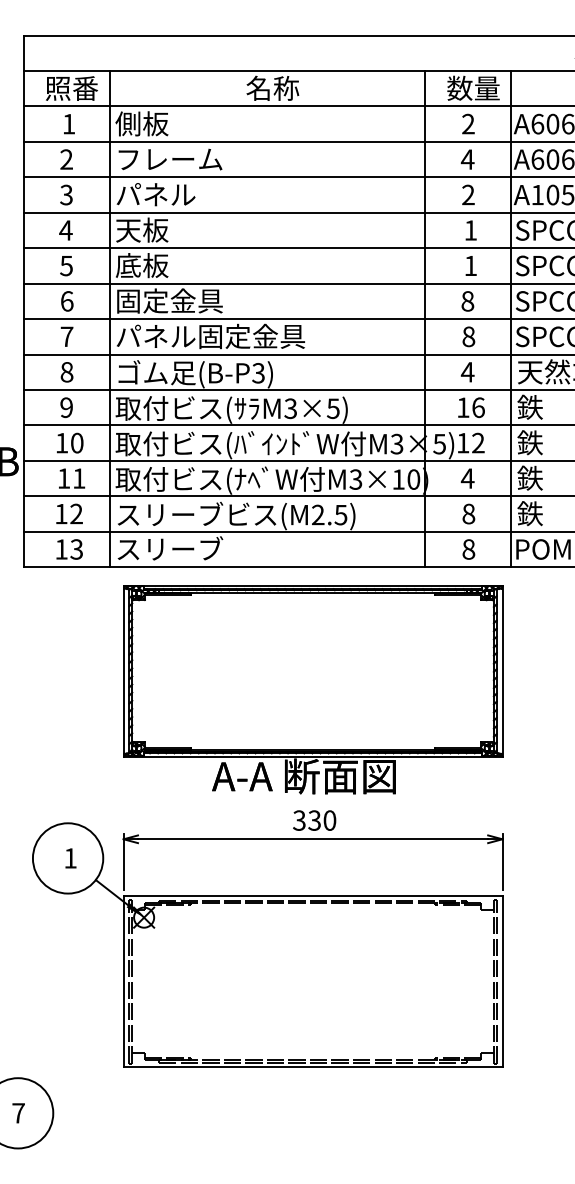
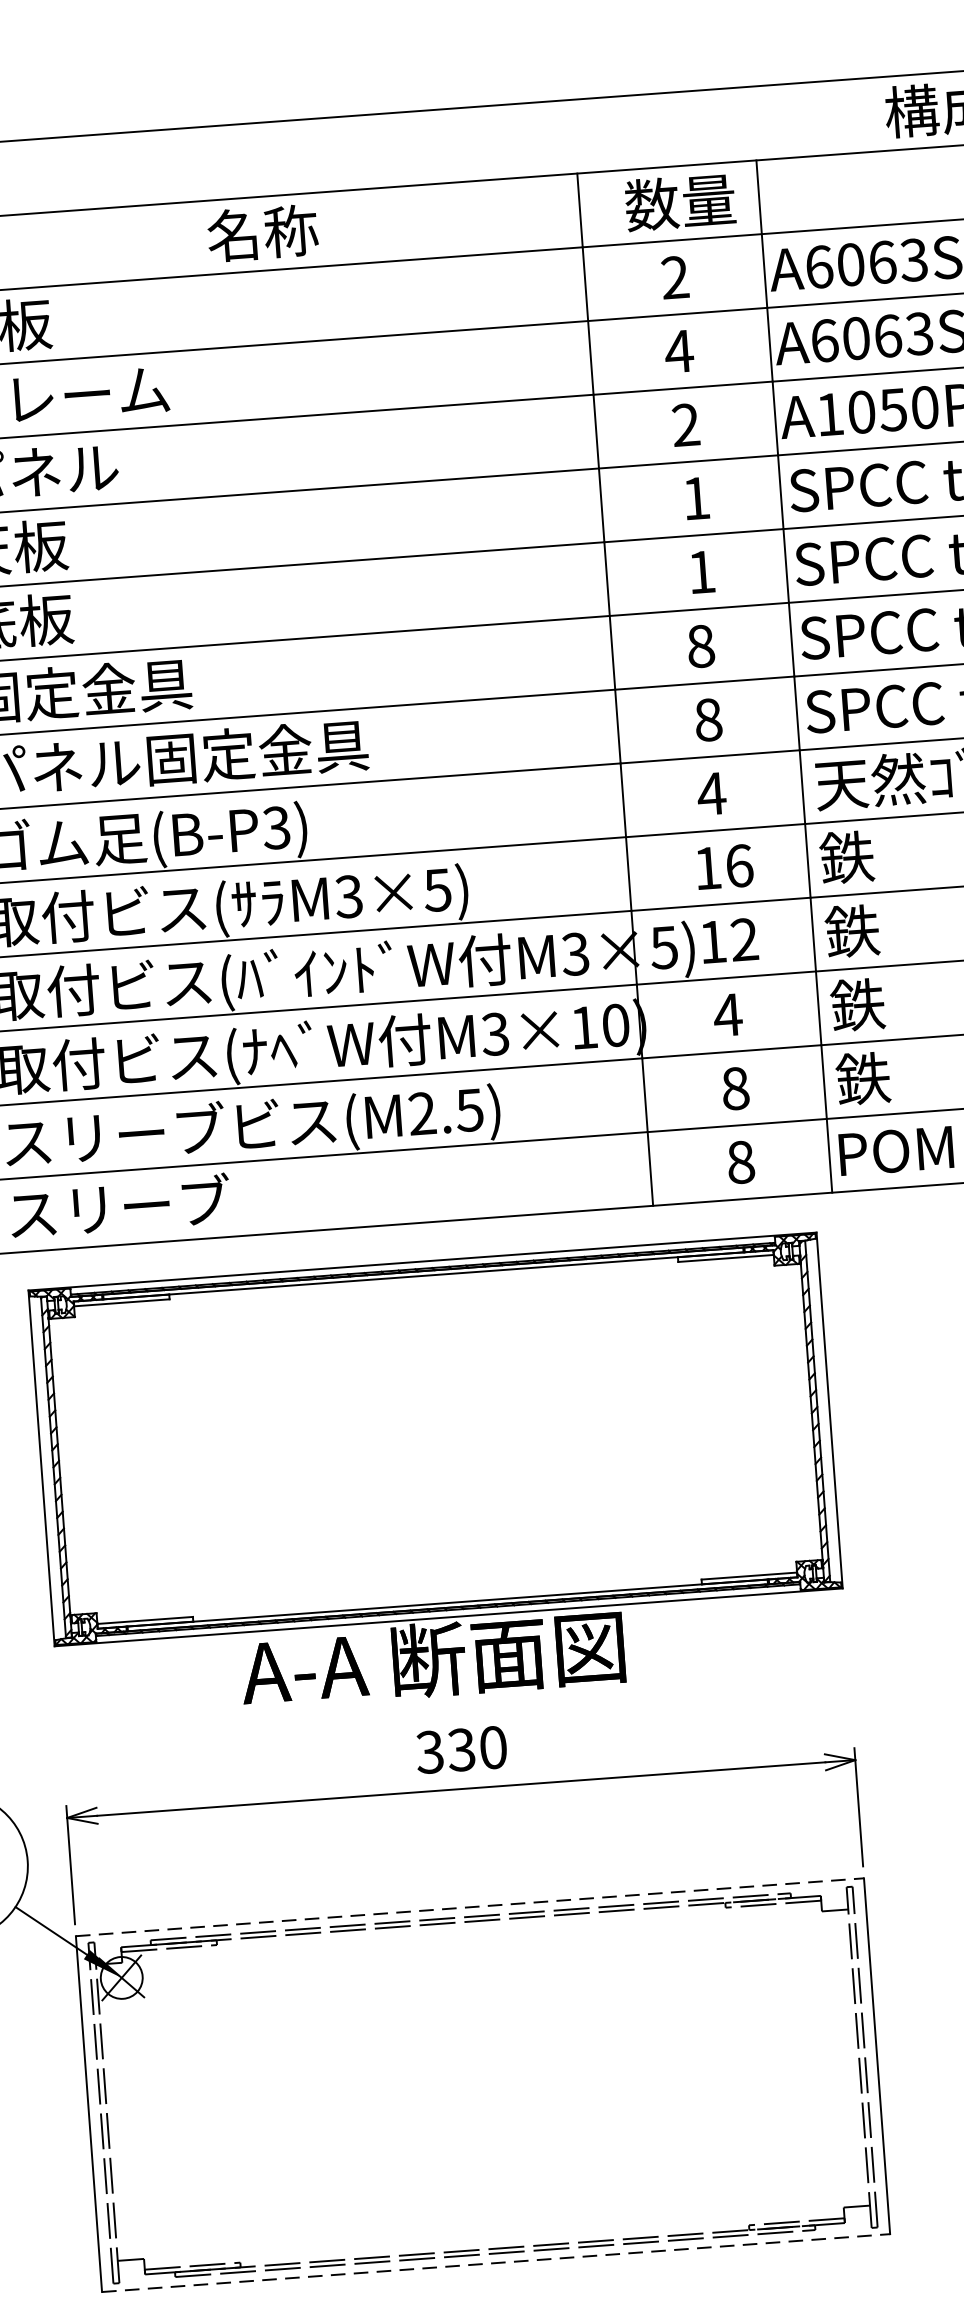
line: (313, 896) -> (470, 1908), solid -> dashed
line: (313, 1067) -> (497, 2263), solid -> dashed

